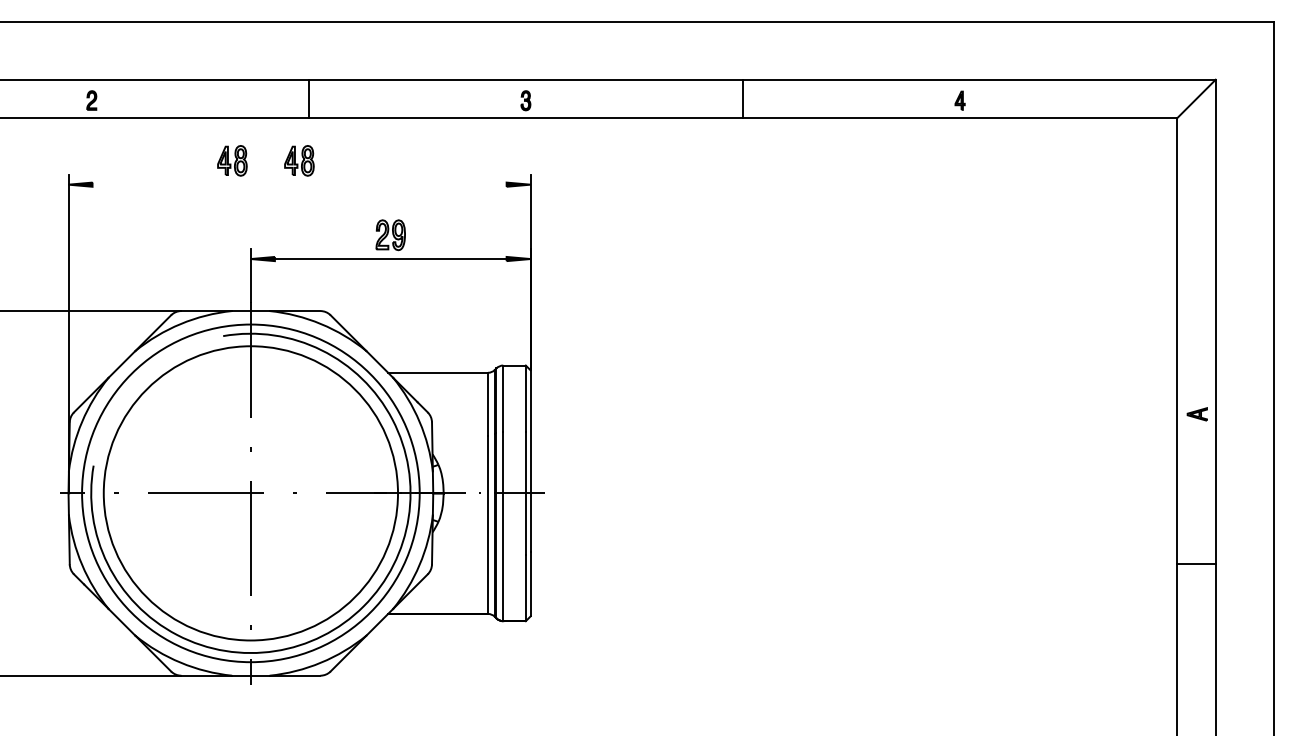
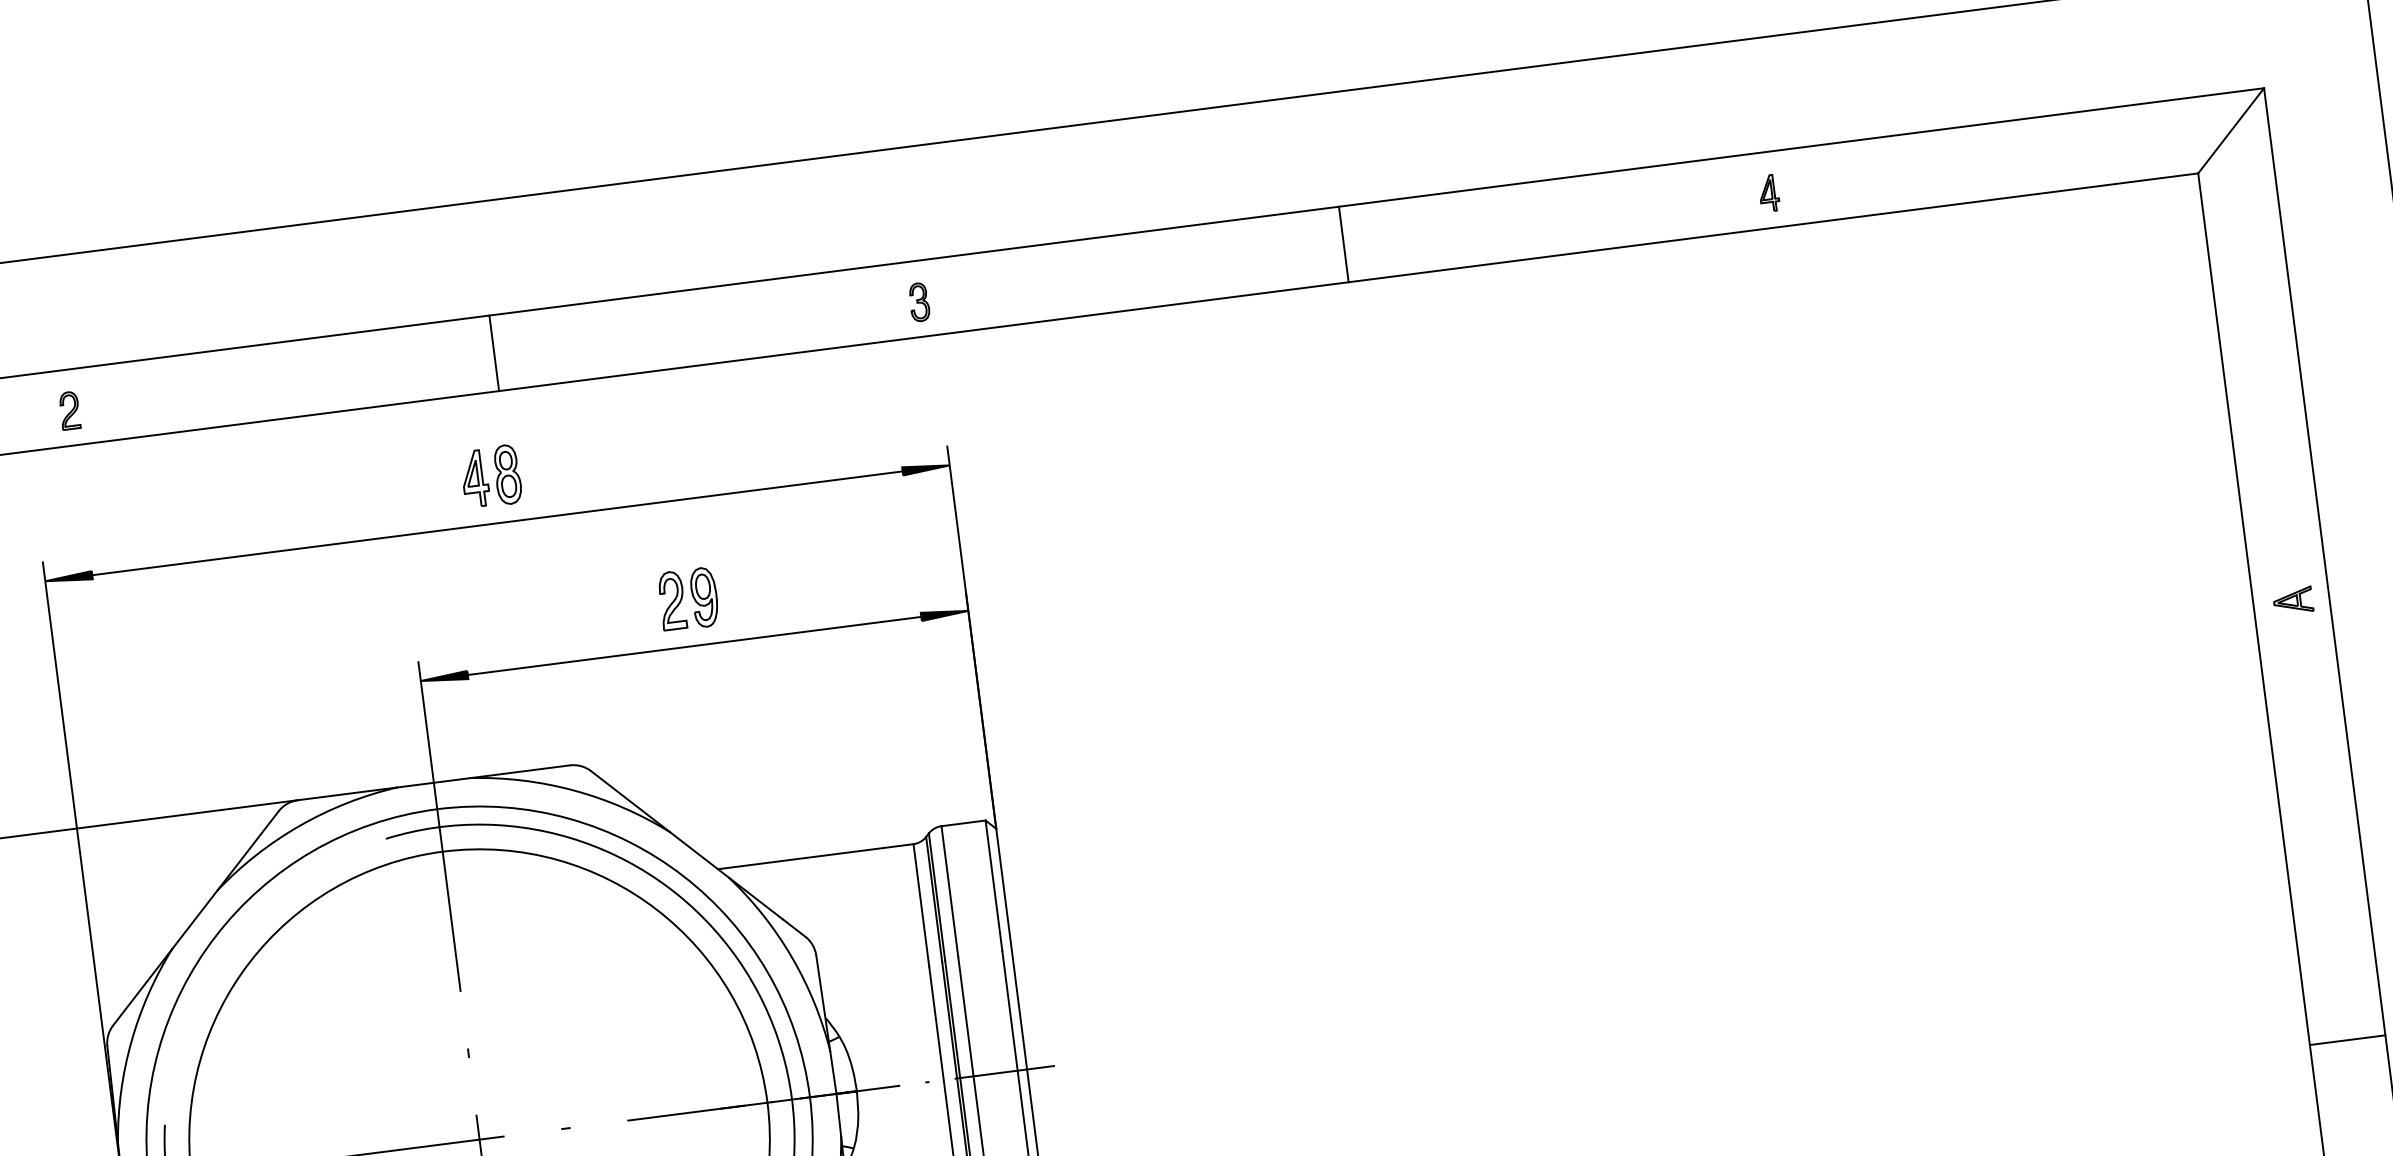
part: (232, 160) -> (360, 492), removed
line: (299, 184) -> (497, 522), added
part: (1196, 414) -> (2291, 601), moved

